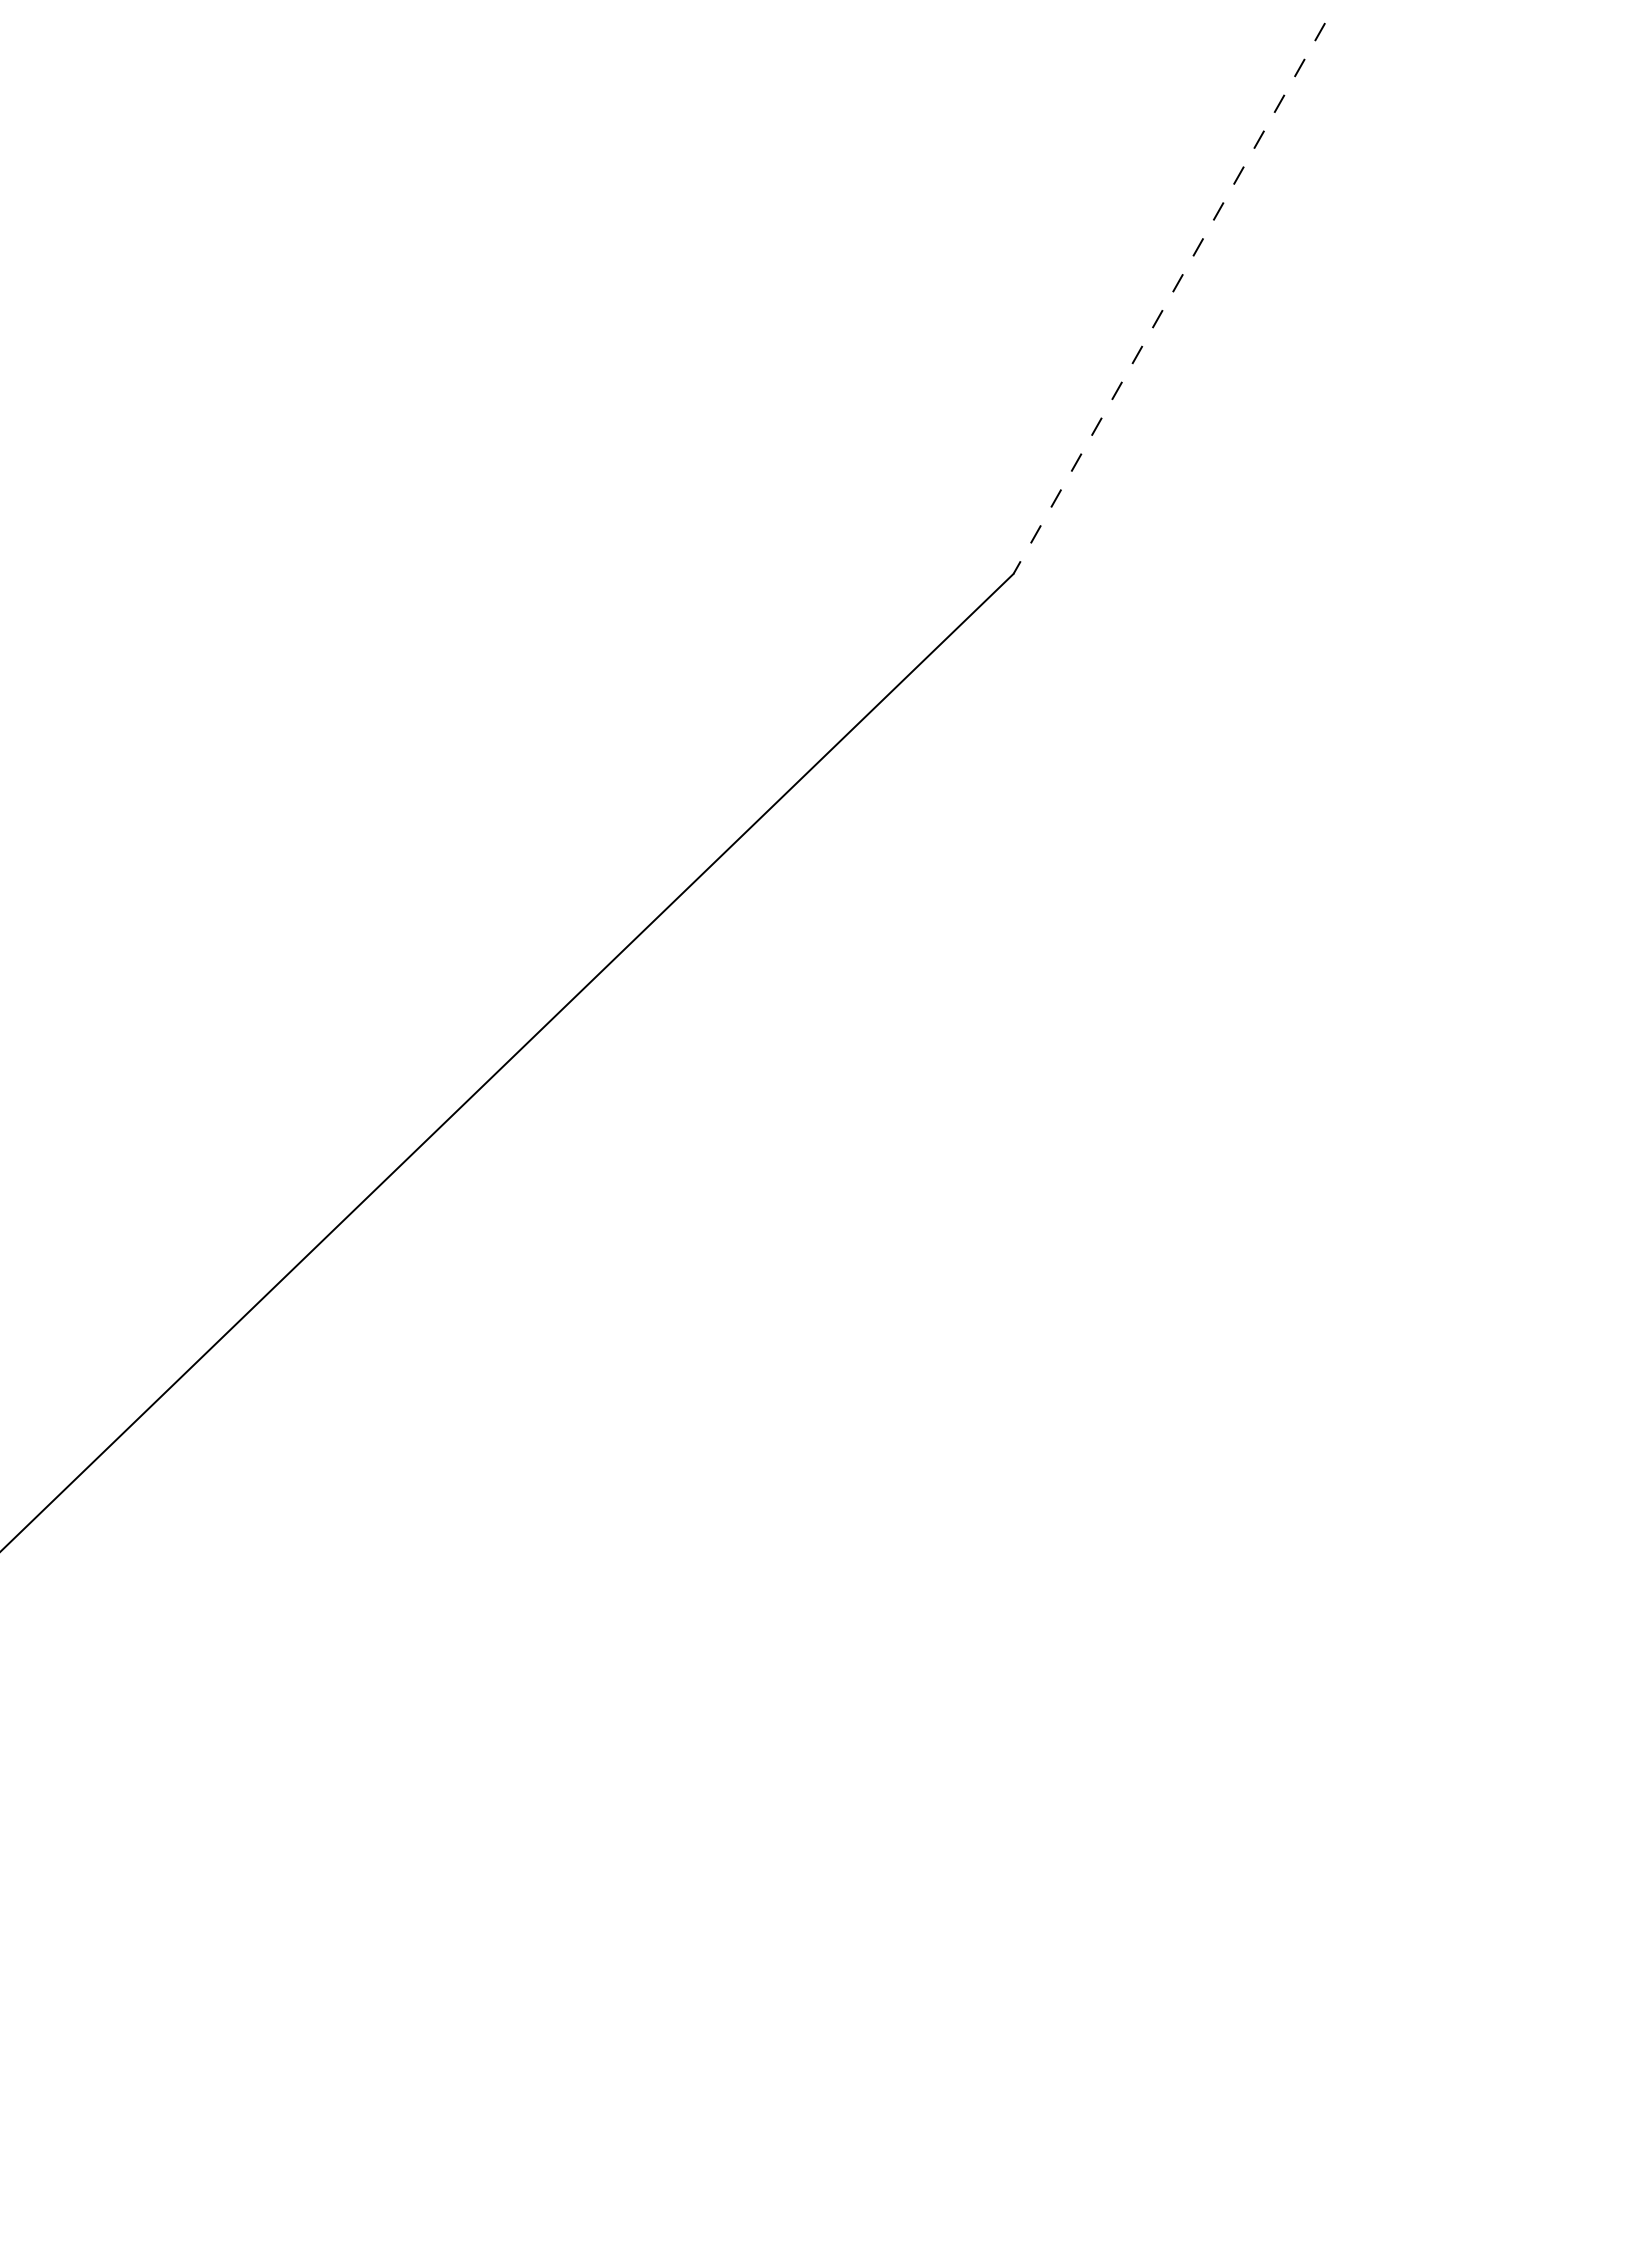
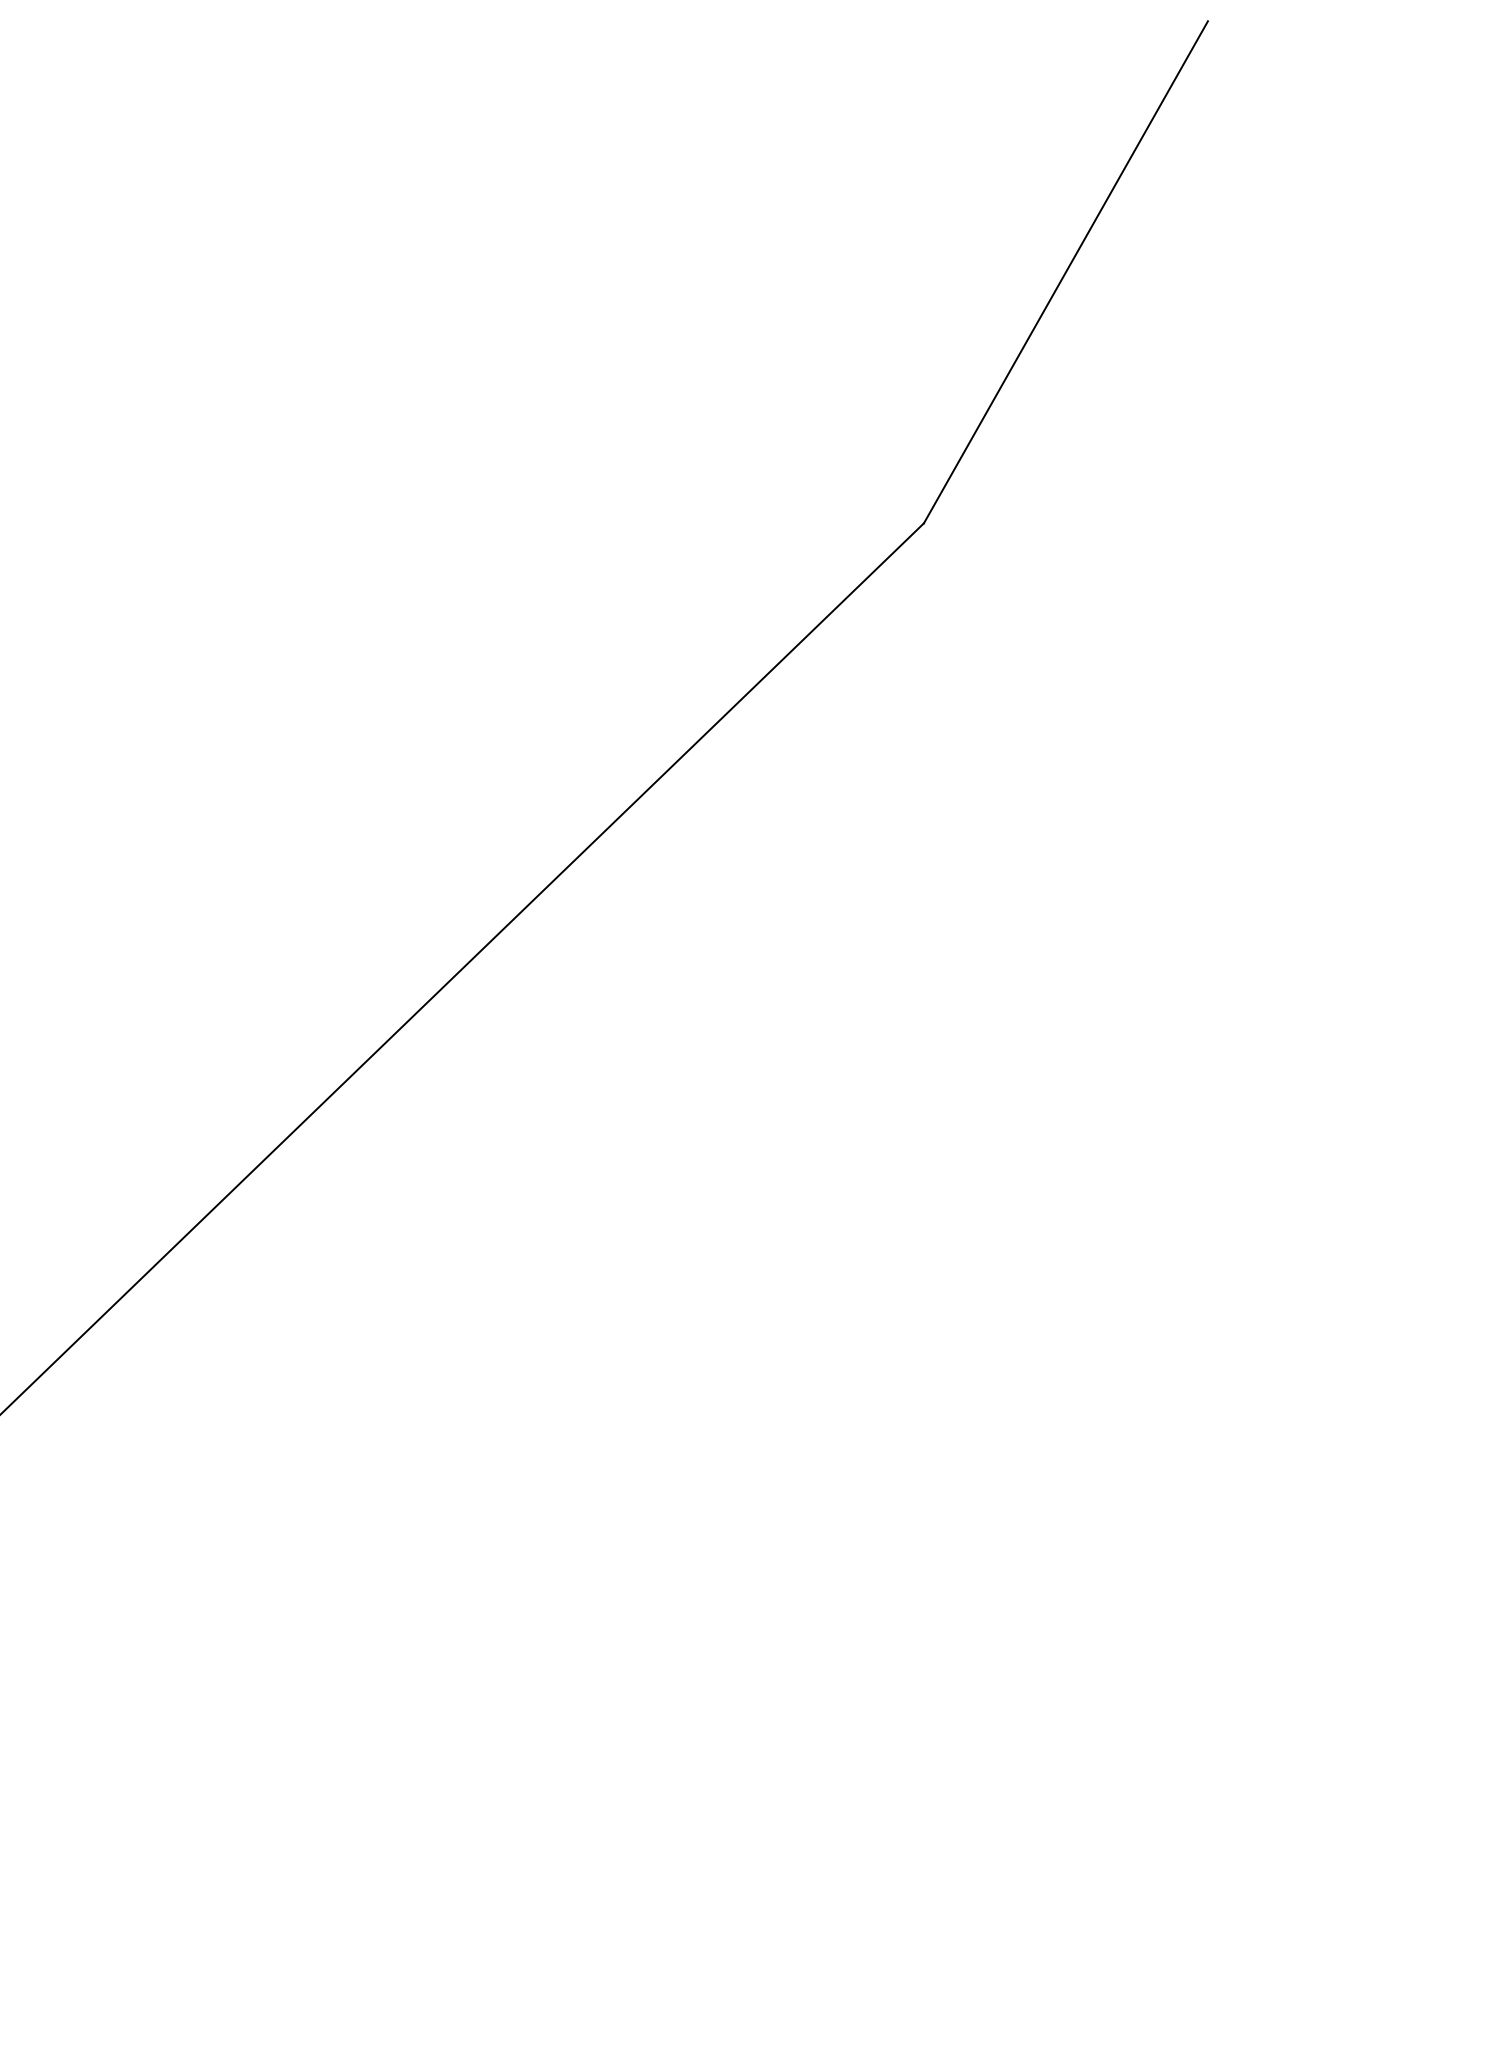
line: (1168, 298) -> (1065, 272), dashed -> solid

